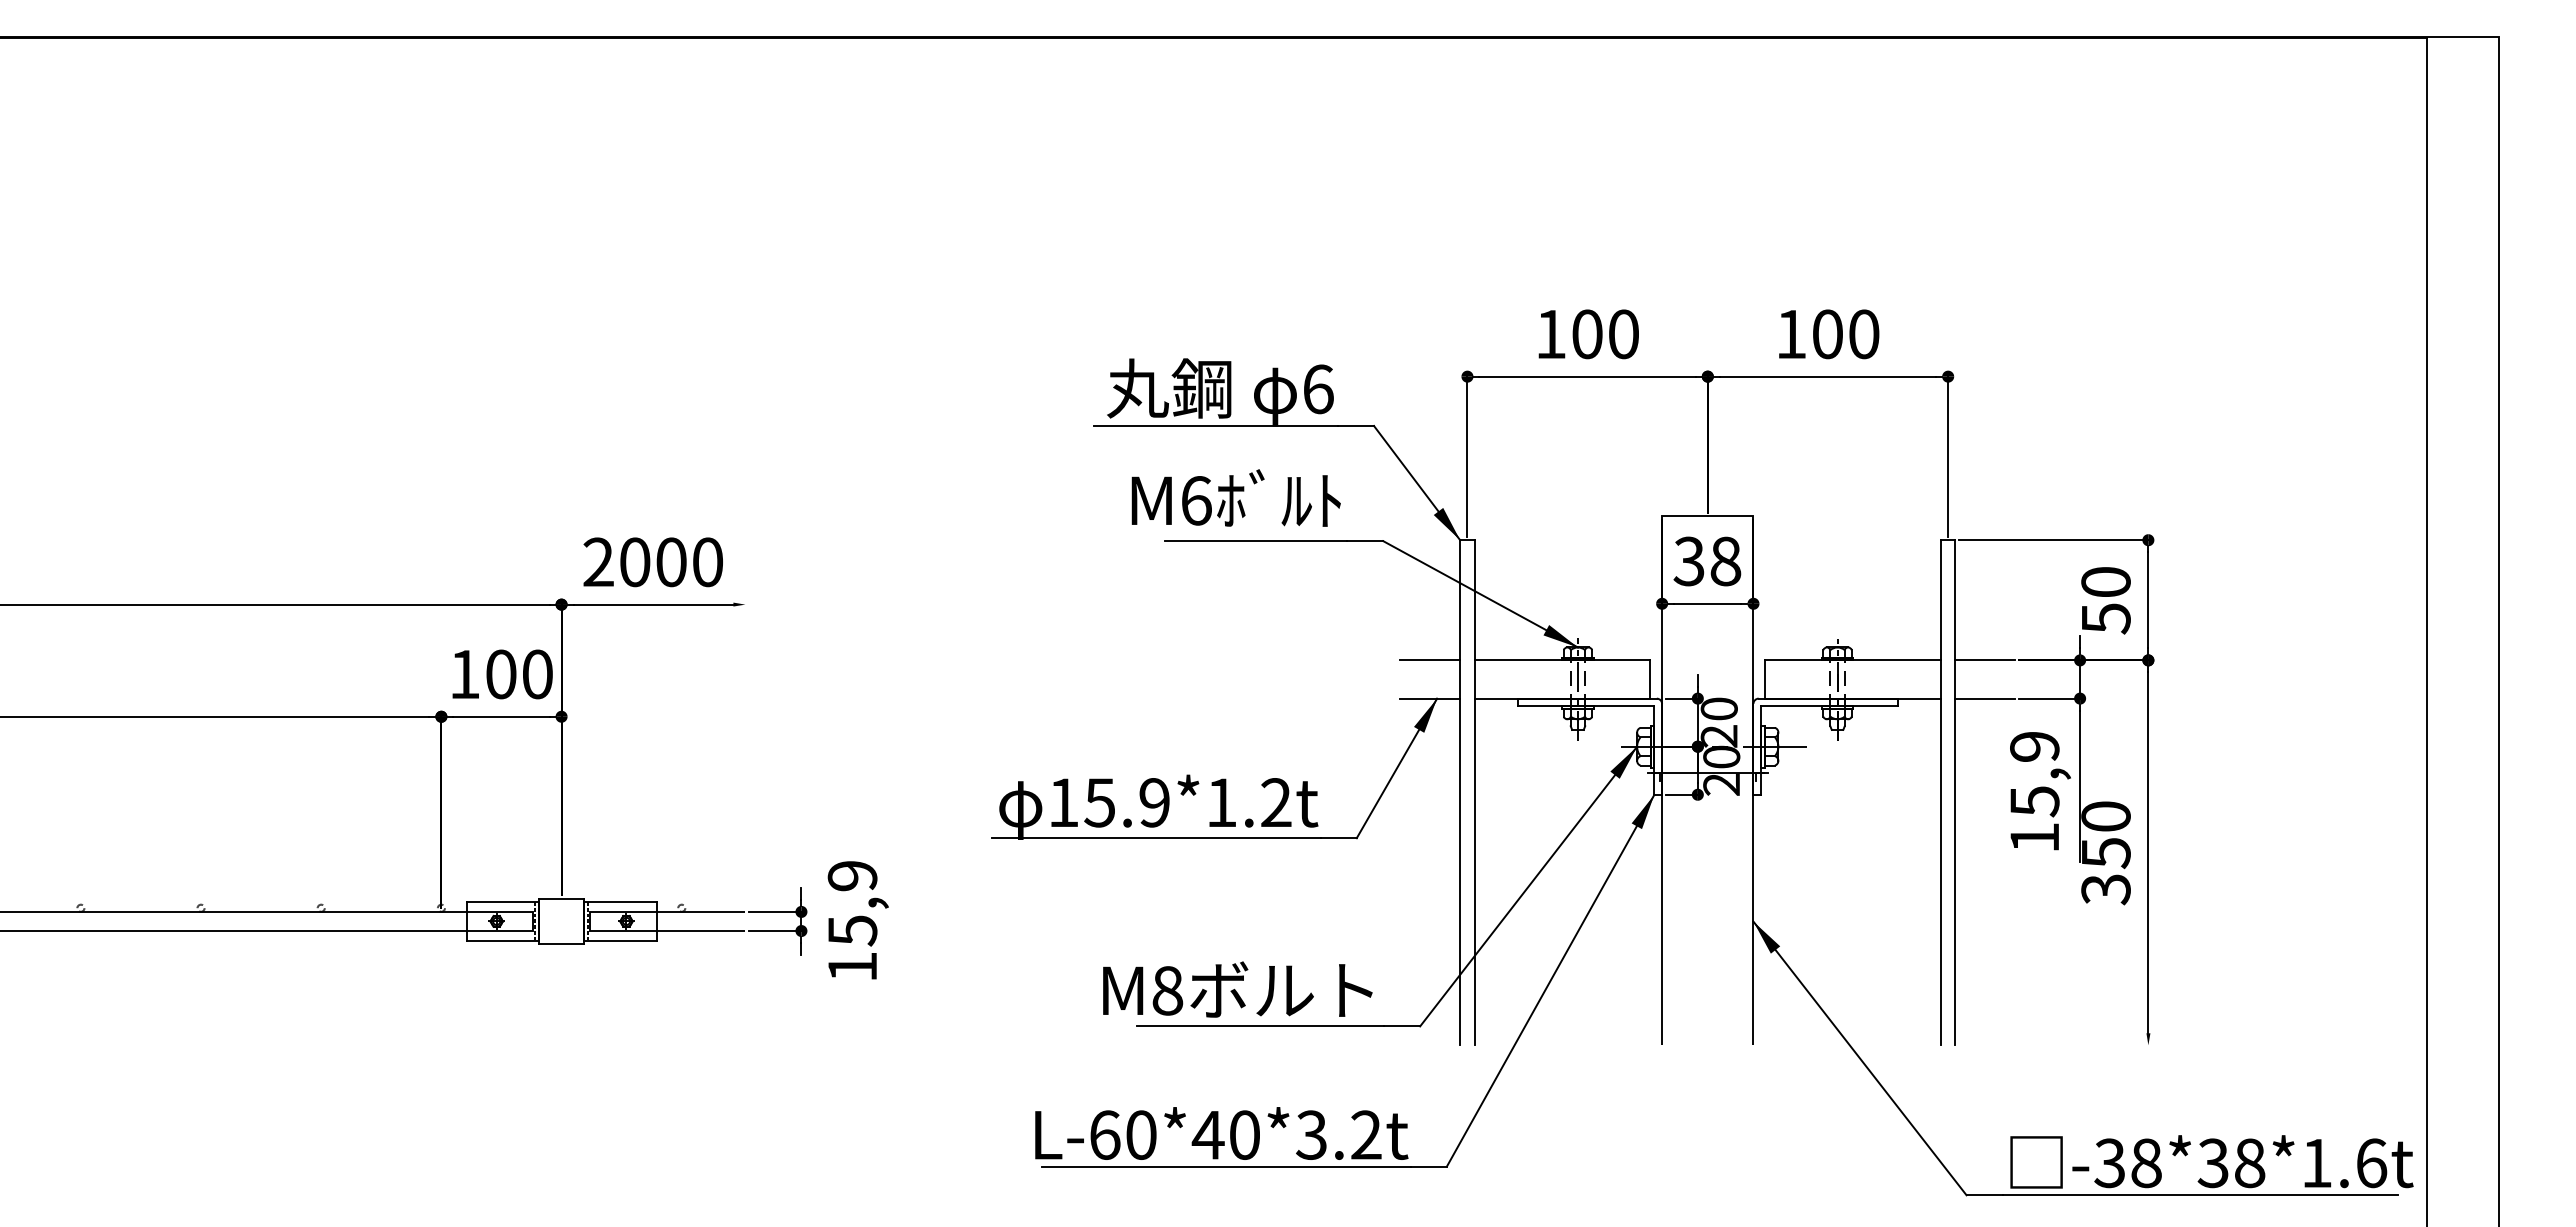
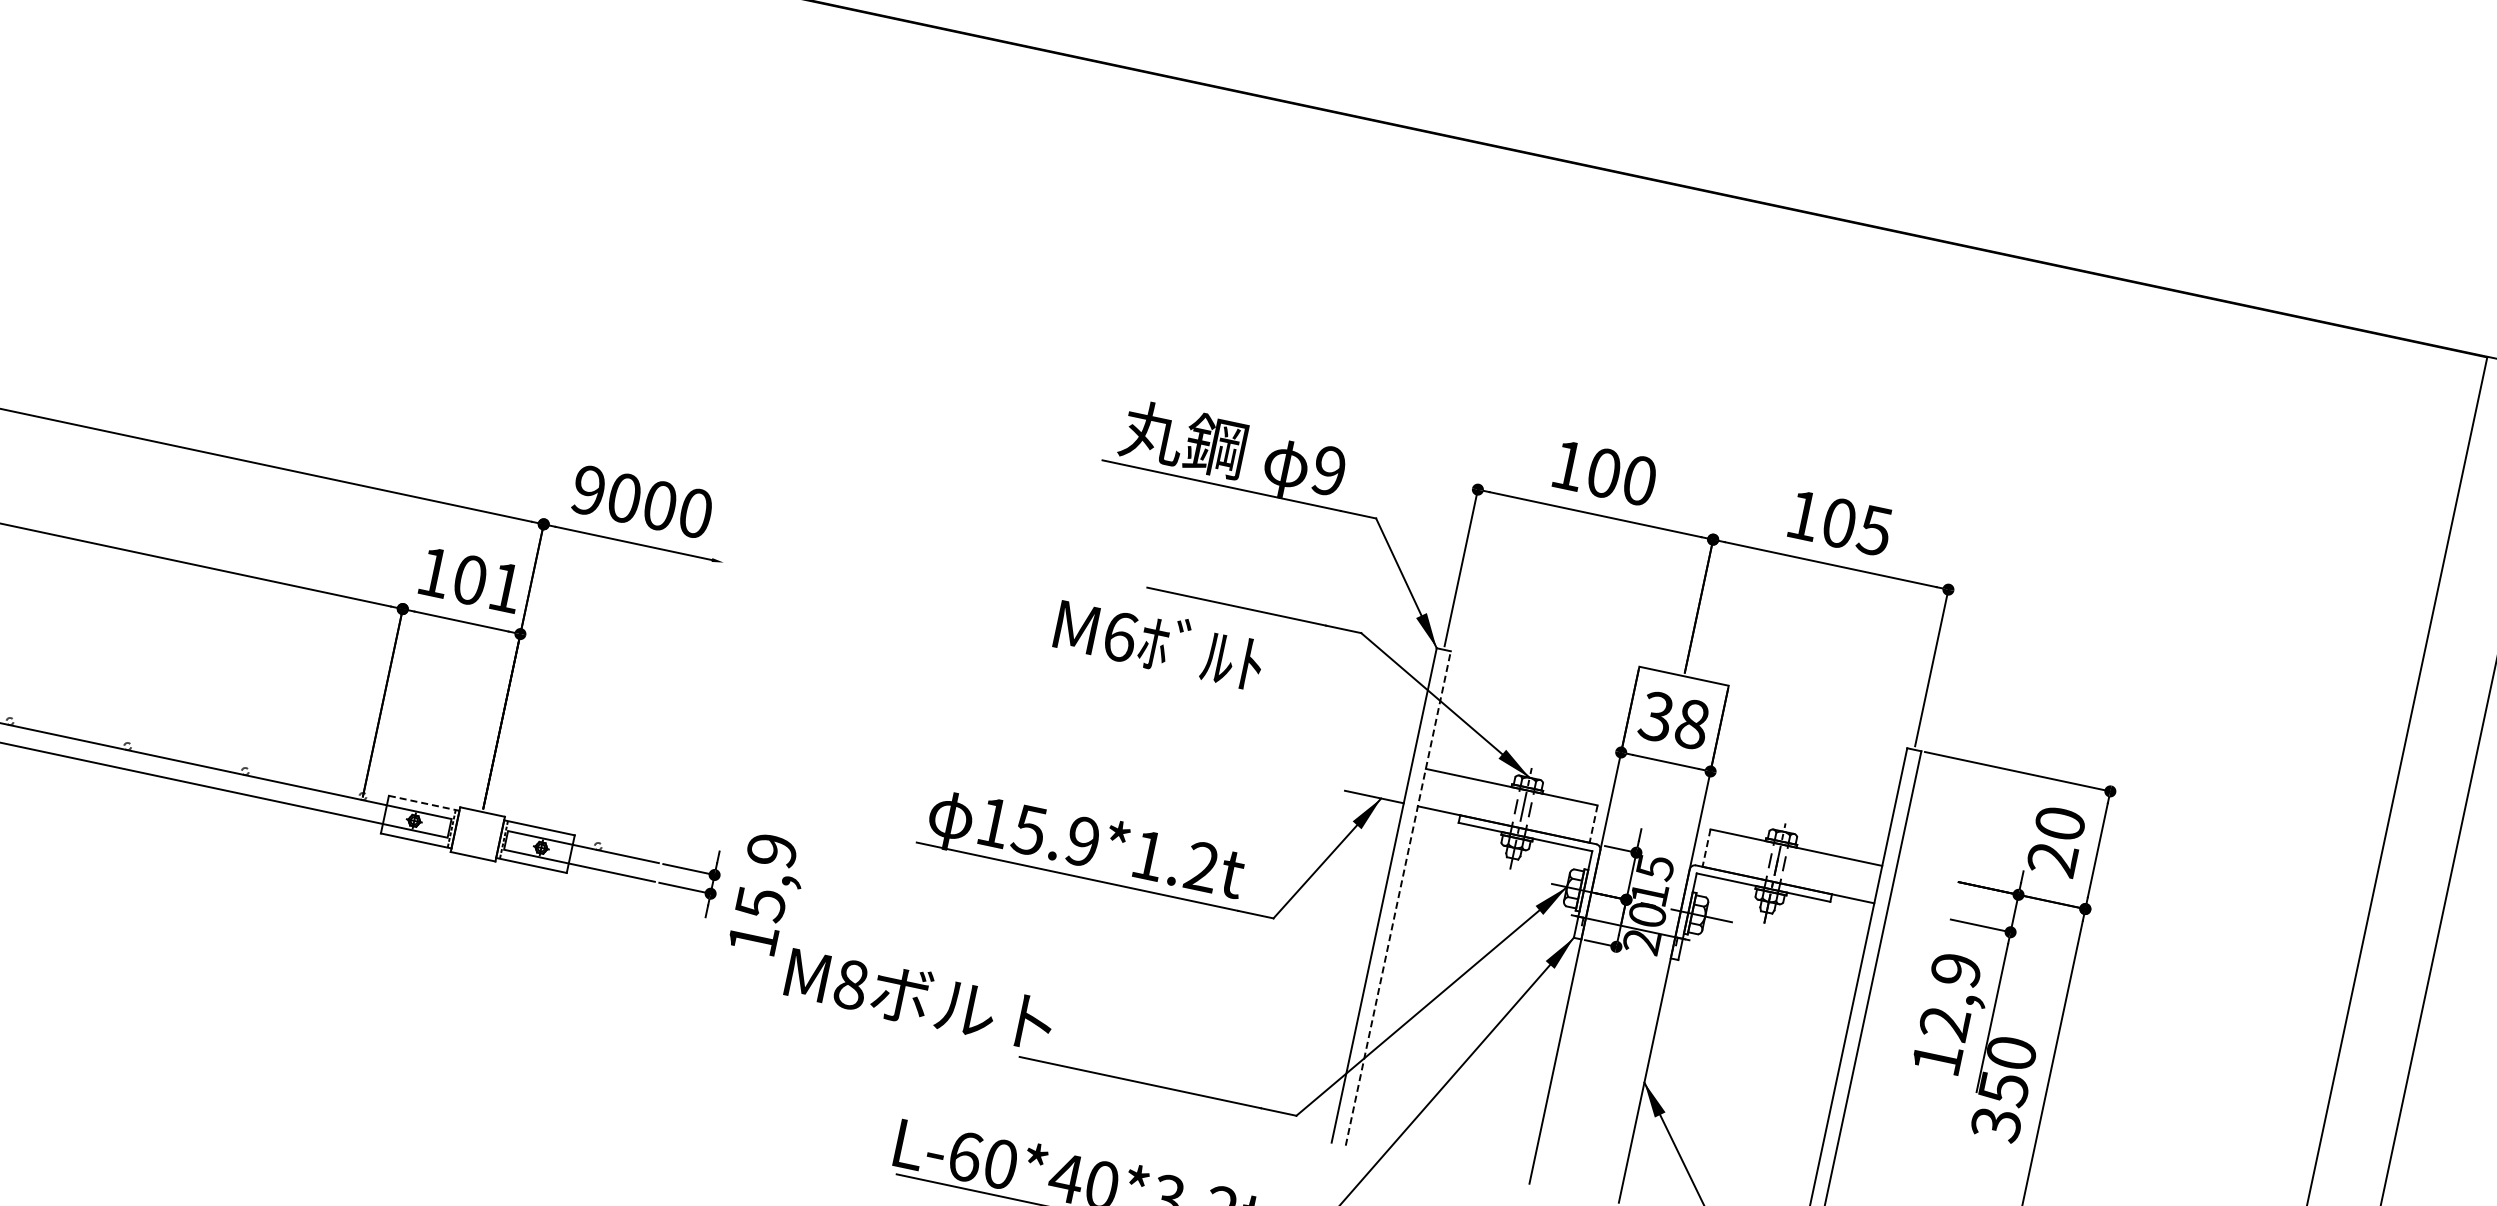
text: (1863, 334) -> (1874, 530), 100 -> 105
text: (1318, 389) -> (1329, 471), 6 -> 9
text: (1235, 497) -> (1159, 641), moved
text: (598, 562) -> (588, 490), 2000 -> 9000
text: (2105, 618) -> (2052, 859), 50 -> 20
line: (1430, 660) -> (1382, 759), removed
line: (1985, 660) -> (1925, 875), removed
text: (537, 674) -> (505, 587), 100 -> 101
line: (1650, 680) -> (1593, 825), solid -> dashed
line: (1765, 680) -> (1706, 849), solid -> dashed
line: (1985, 698) -> (1918, 912), removed
text: (1718, 722) -> (1651, 880), 20 -> 15
line: (1474, 792) -> (1398, 898), solid -> dashed
text: (2034, 801) -> (1944, 1023), 15,9 -> 12,9
line: (503, 902) -> (424, 803), solid -> dashed
text: (1237, 989) -> (919, 997), moved

